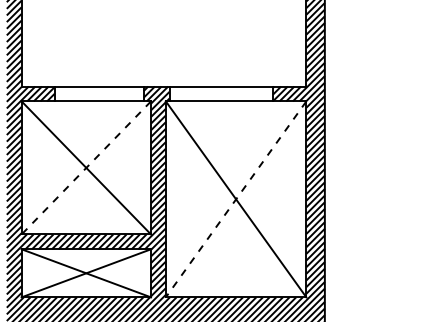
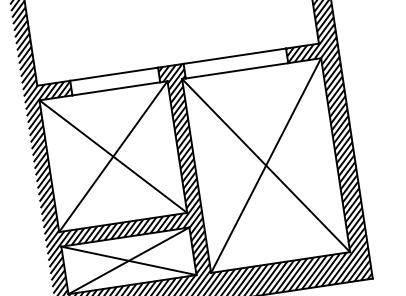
line: (86, 167) -> (113, 156), dashed -> solid
line: (236, 199) -> (266, 165), dashed -> solid

